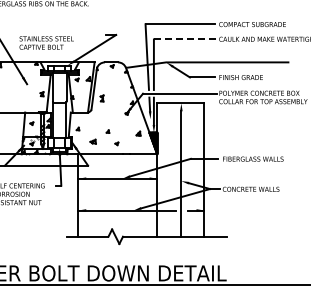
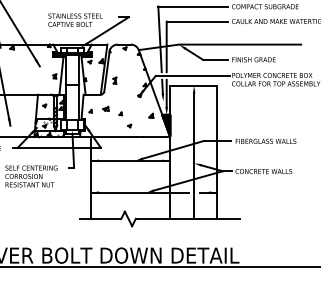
line: (184, 39) -> (197, 21), dashed -> solid
text: (46, 42) -> (75, 19), moved
part: (92, 141) -> (105, 108), moved

